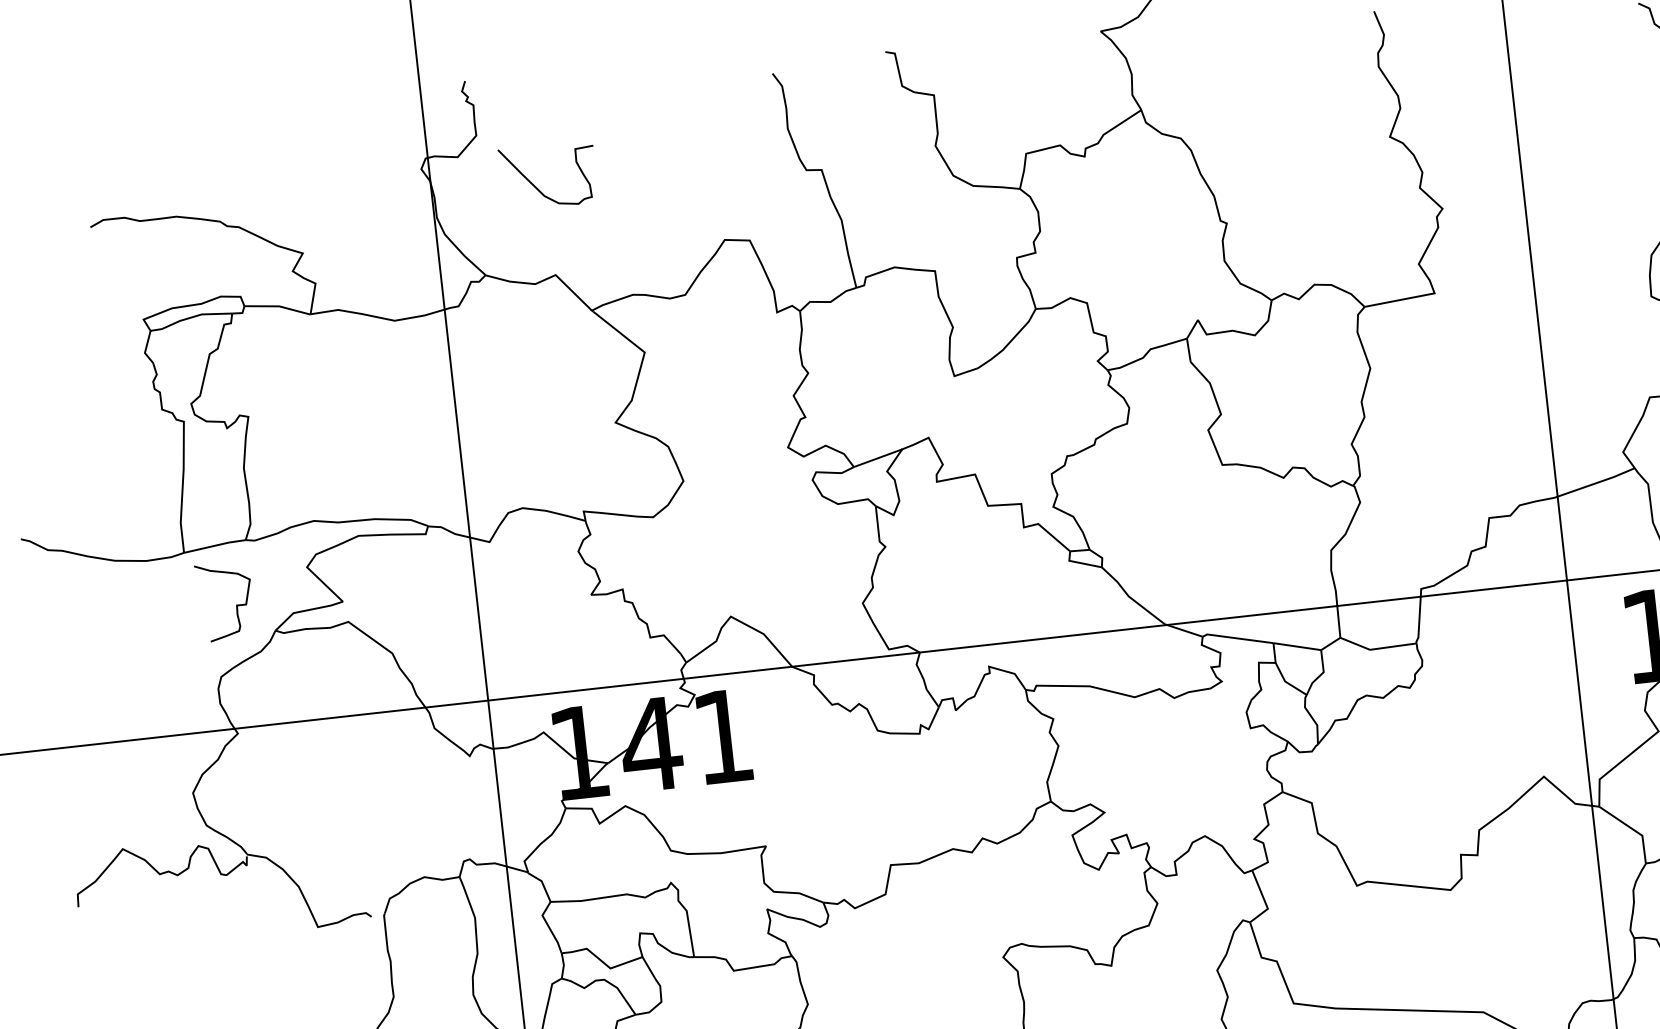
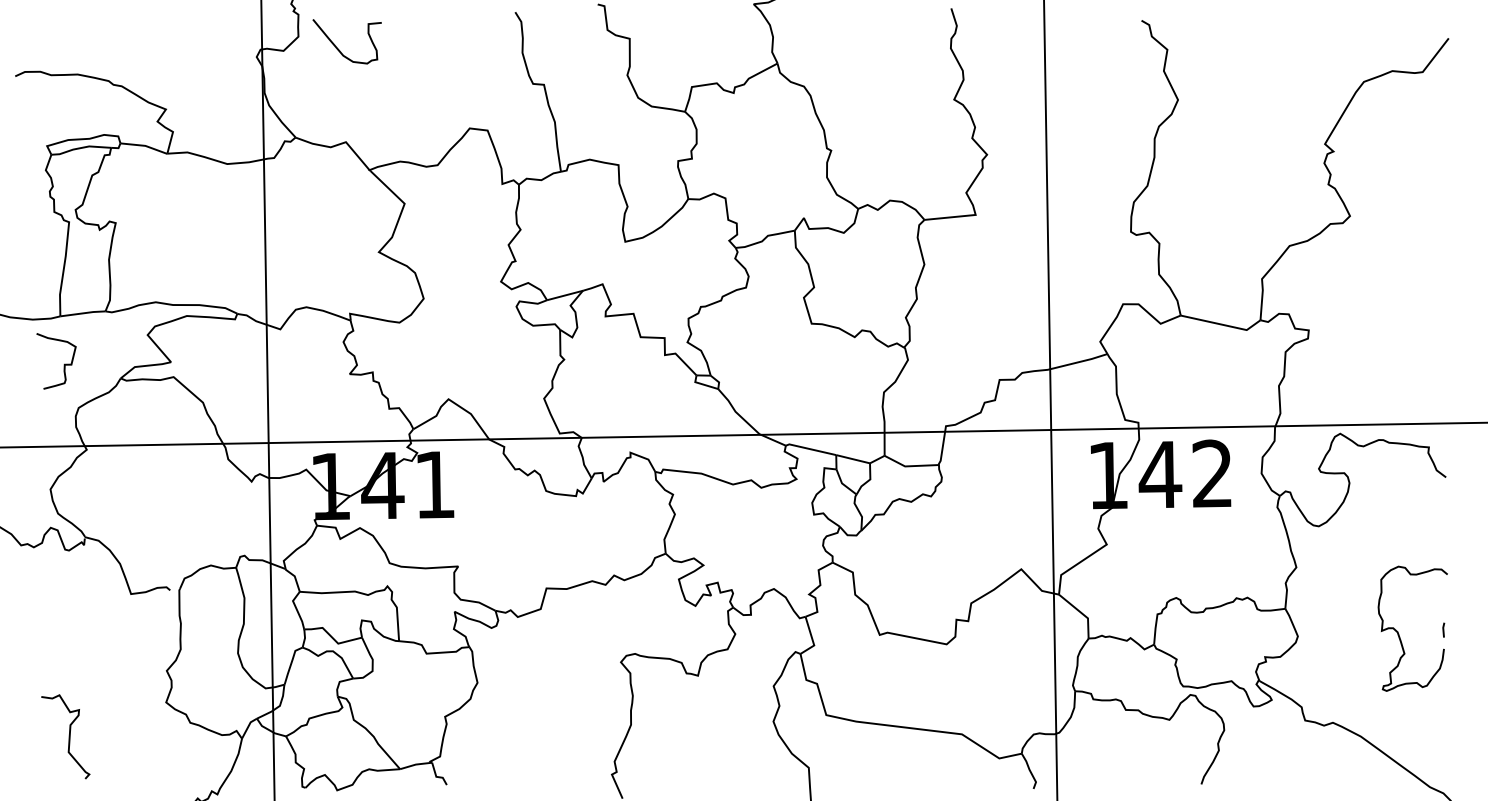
curve: (536, 186) -> (338, 48), moved
curve: (235, 605) -> (63, 364), moved

